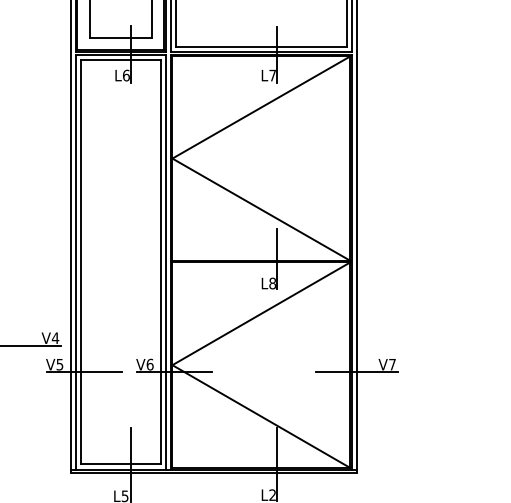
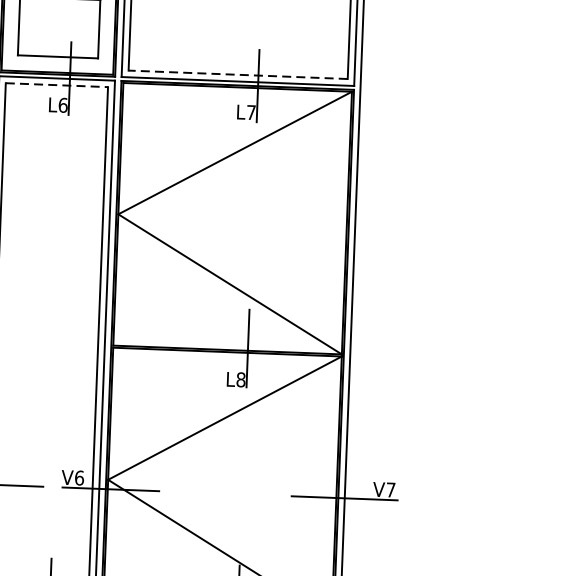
line: (260, 46) -> (237, 74), solid -> dashed
line: (120, 60) -> (56, 85), solid -> dashed

